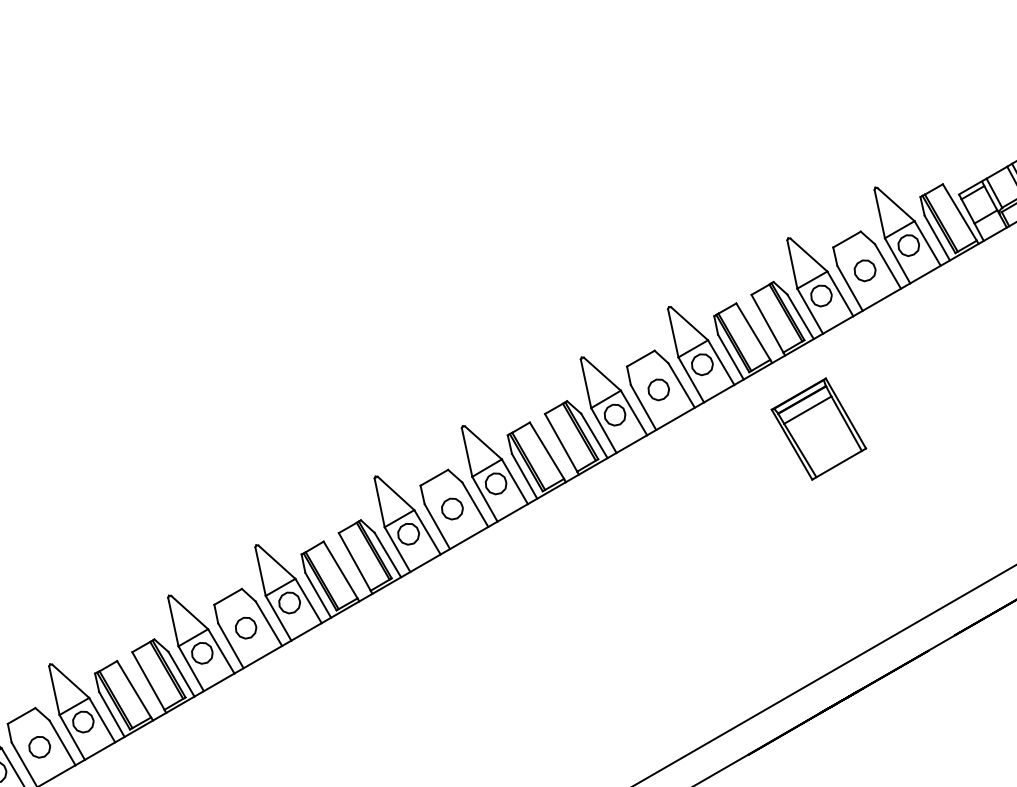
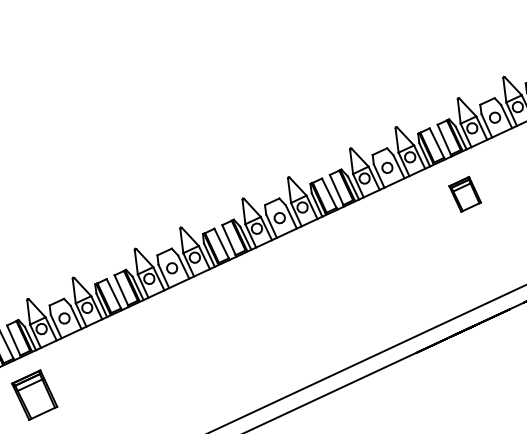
part: (817, 429) -> (464, 194), size x0.7

